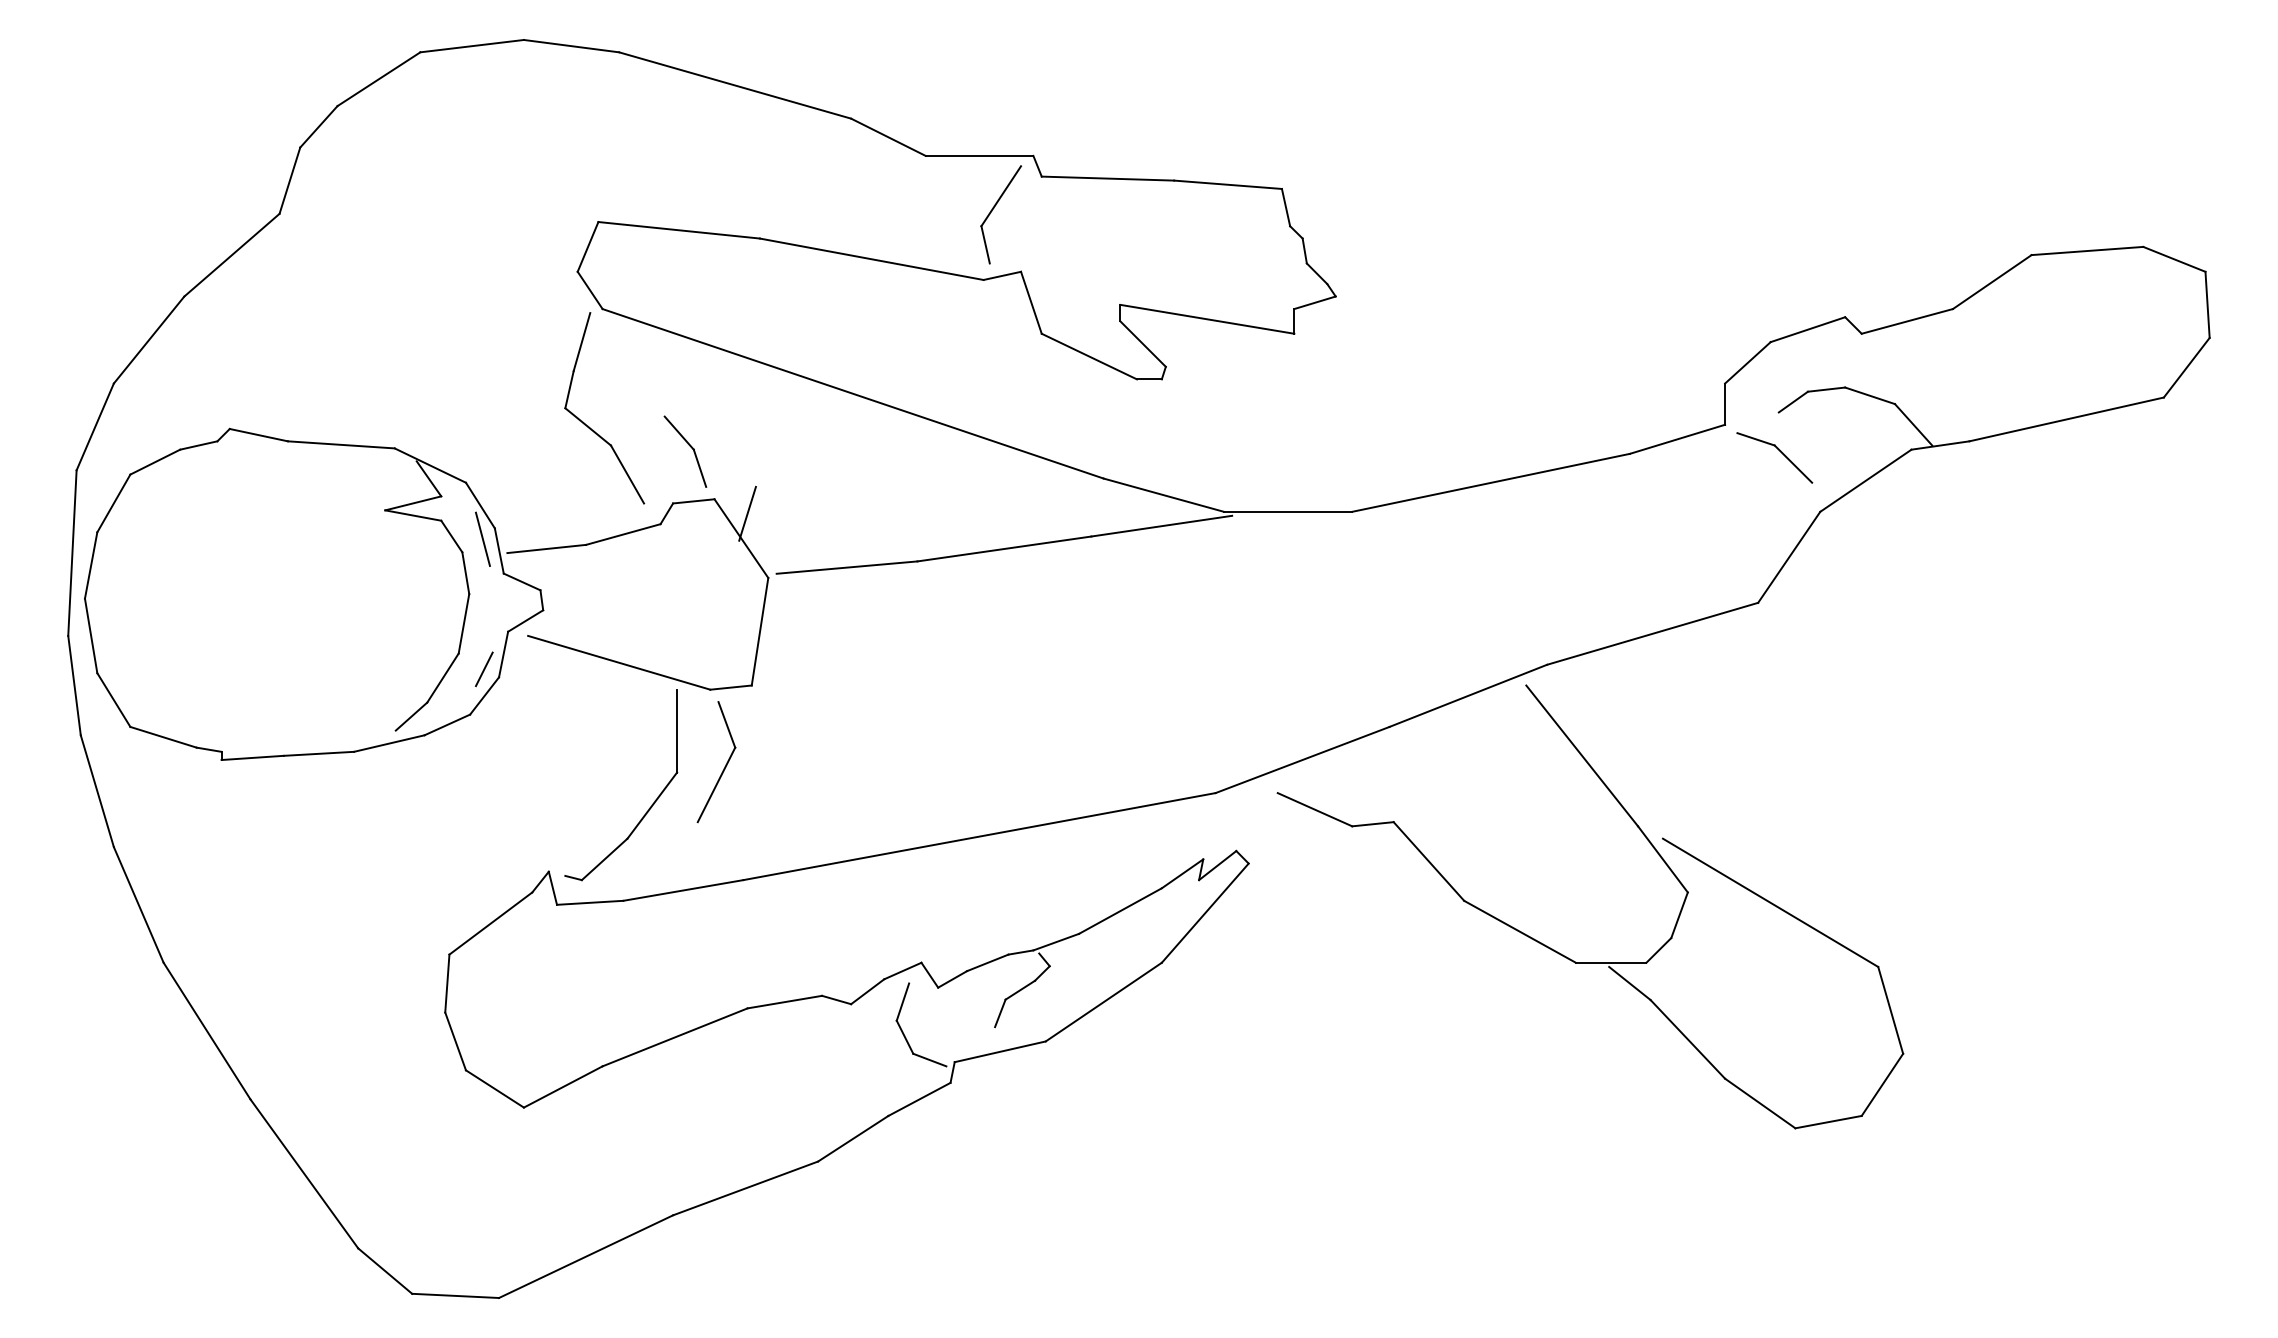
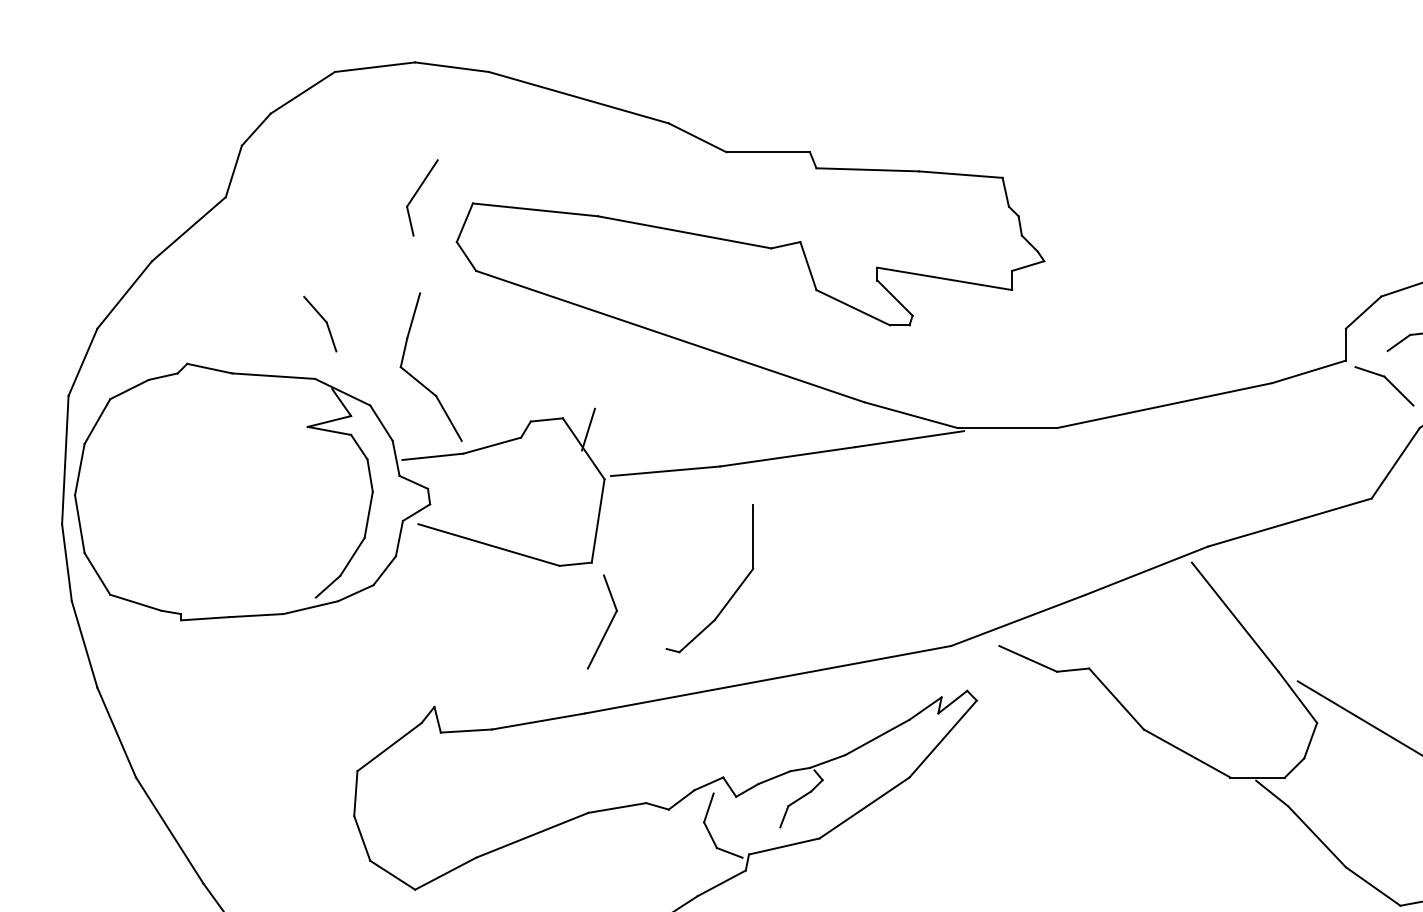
part: (994, 208) -> (417, 193), moved
part: (588, 425) -> (418, 380), moved
part: (689, 446) -> (323, 320), moved
line: (482, 538) -> (383, 448), removed
line: (483, 669) -> (383, 550), removed
part: (724, 766) -> (608, 625), moved
part: (648, 808) -> (731, 596), moved

